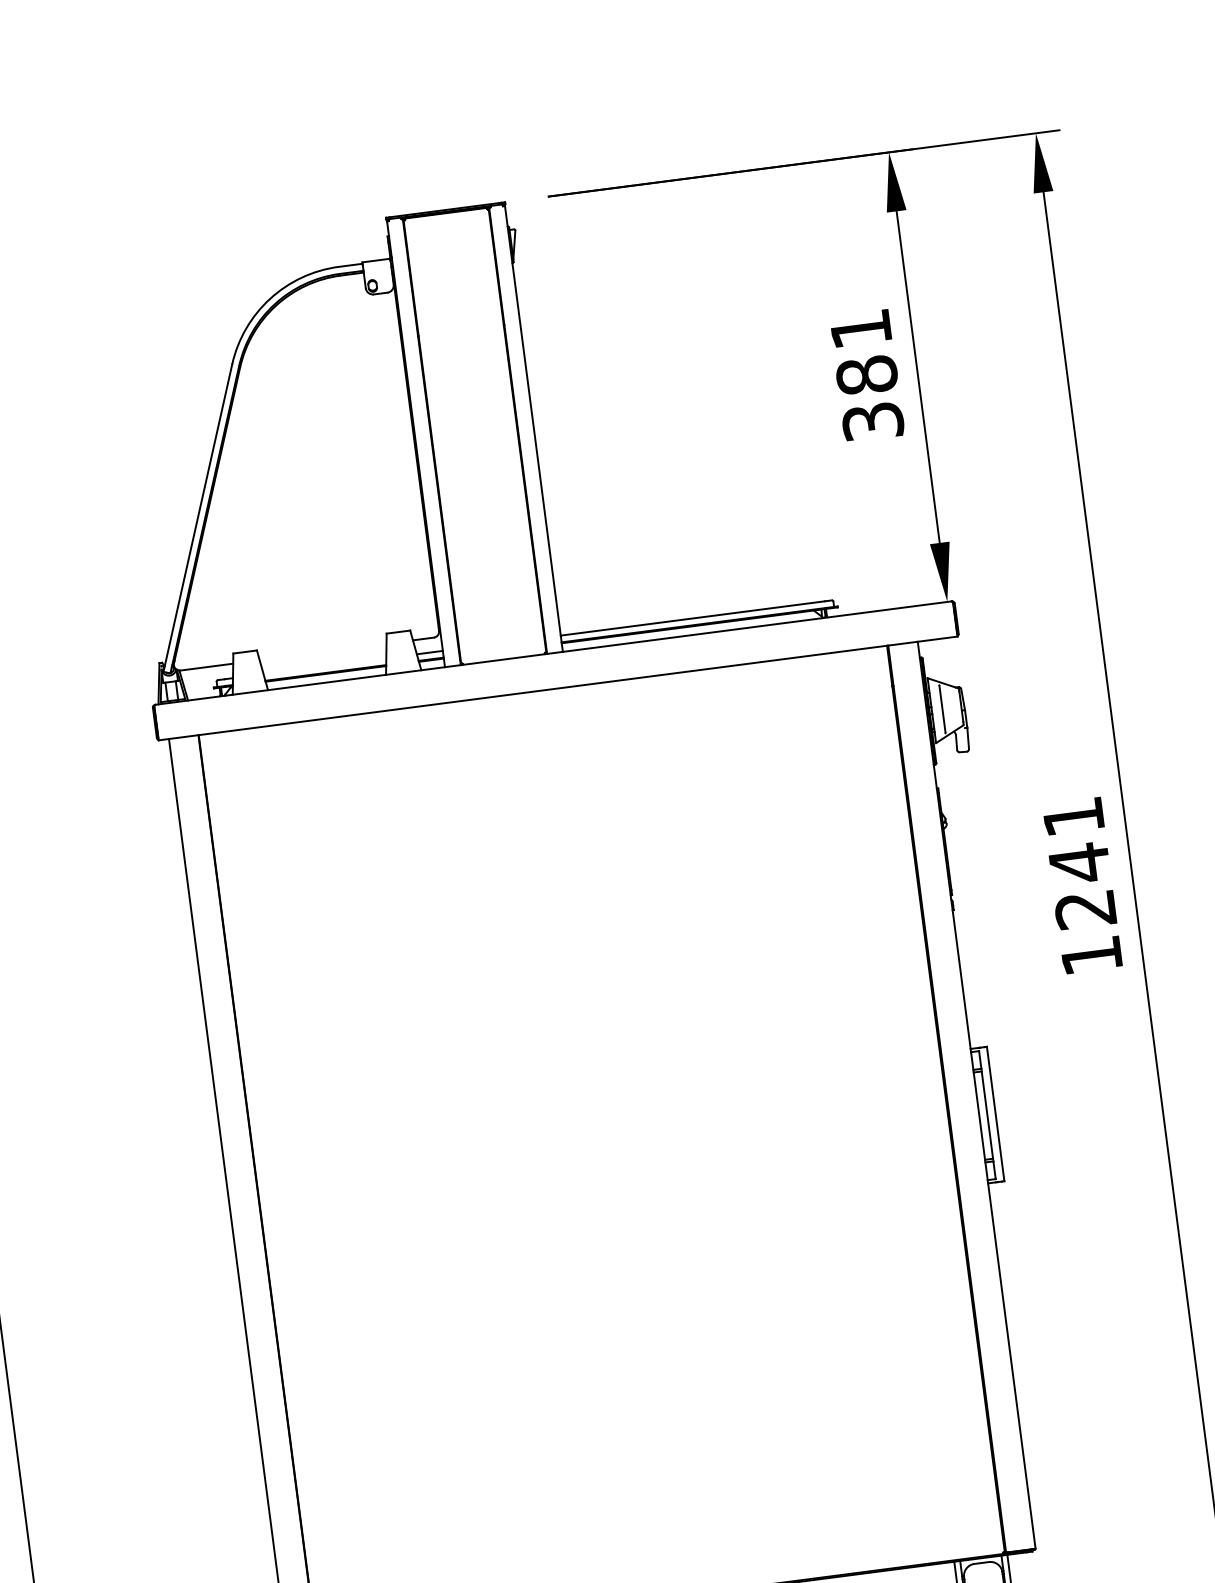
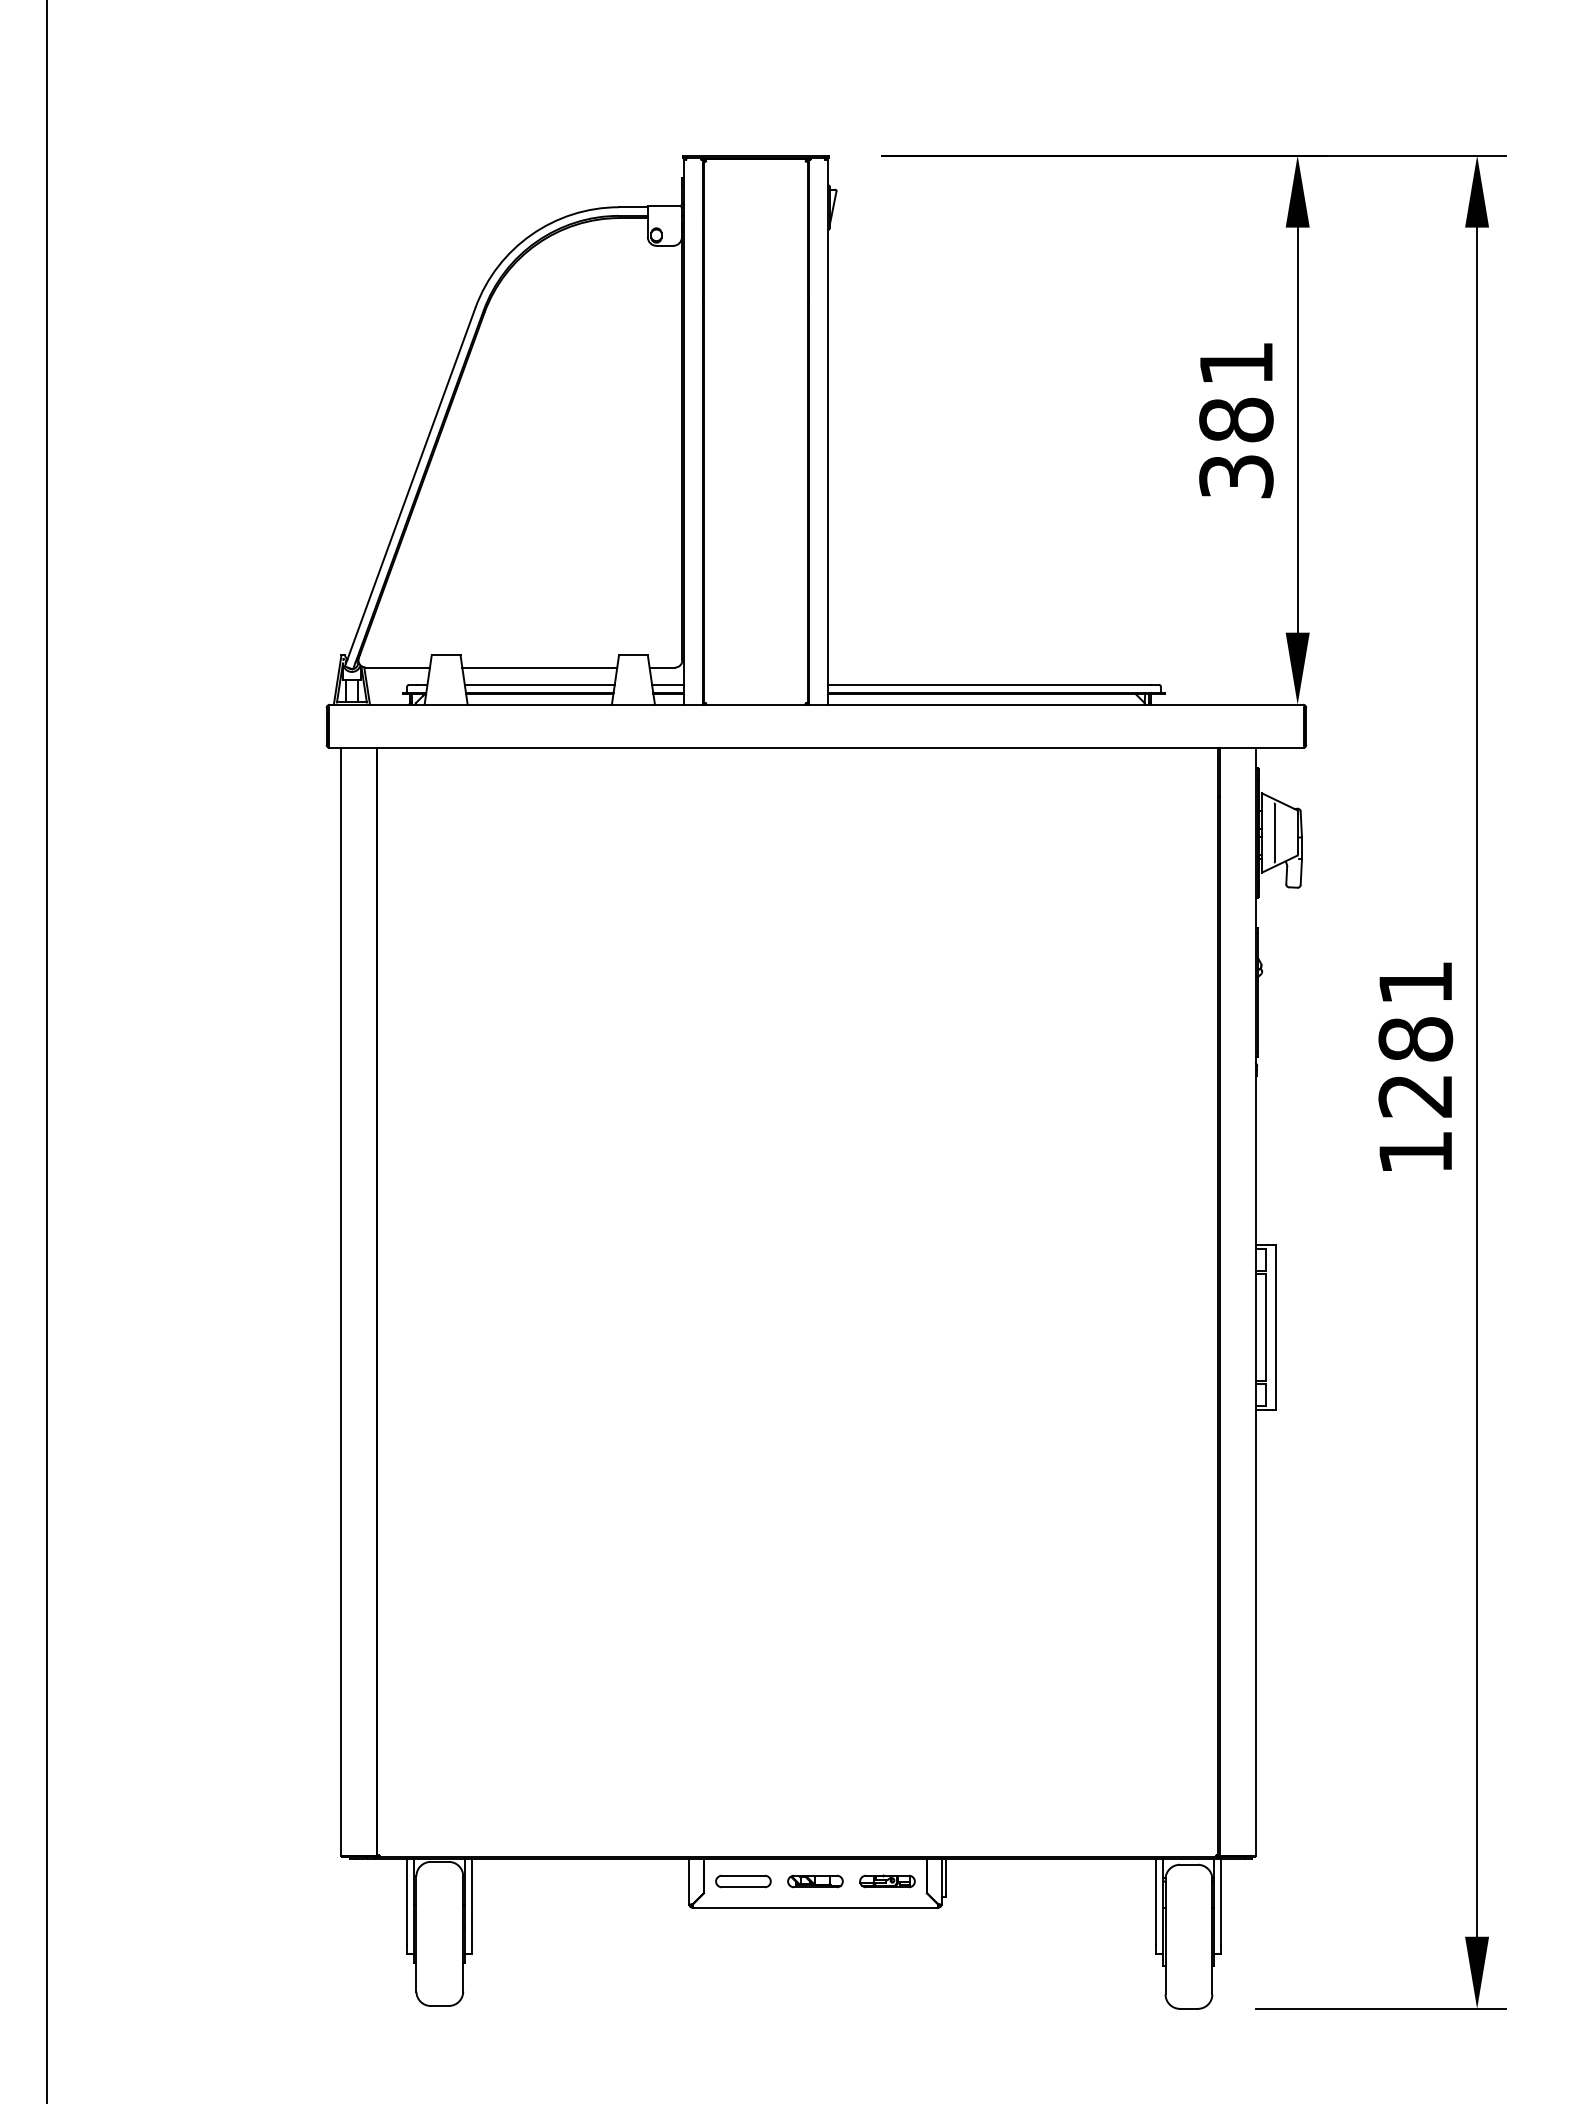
line: (322, 652) -> (539, 667), added
line: (324, 665) -> (539, 684), added
text: (1079, 863) -> (1415, 1039), 1241 -> 1281

